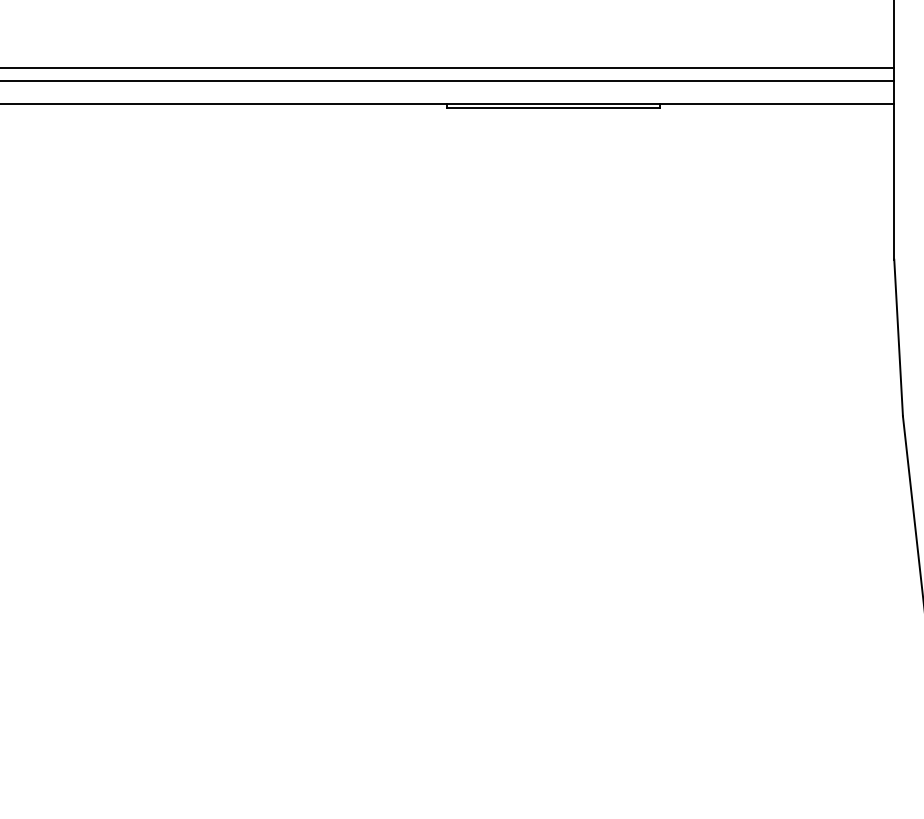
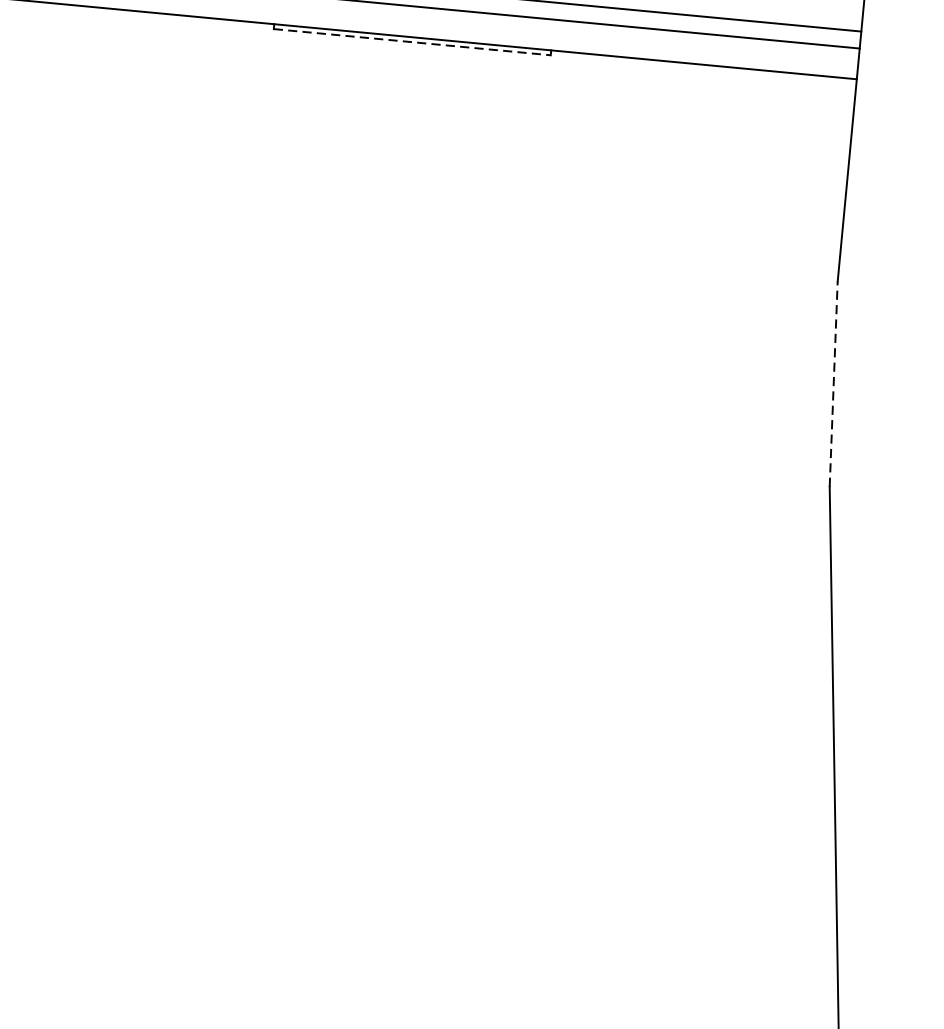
line: (553, 108) -> (412, 42), solid -> dashed
line: (898, 337) -> (833, 383), solid -> dashed

